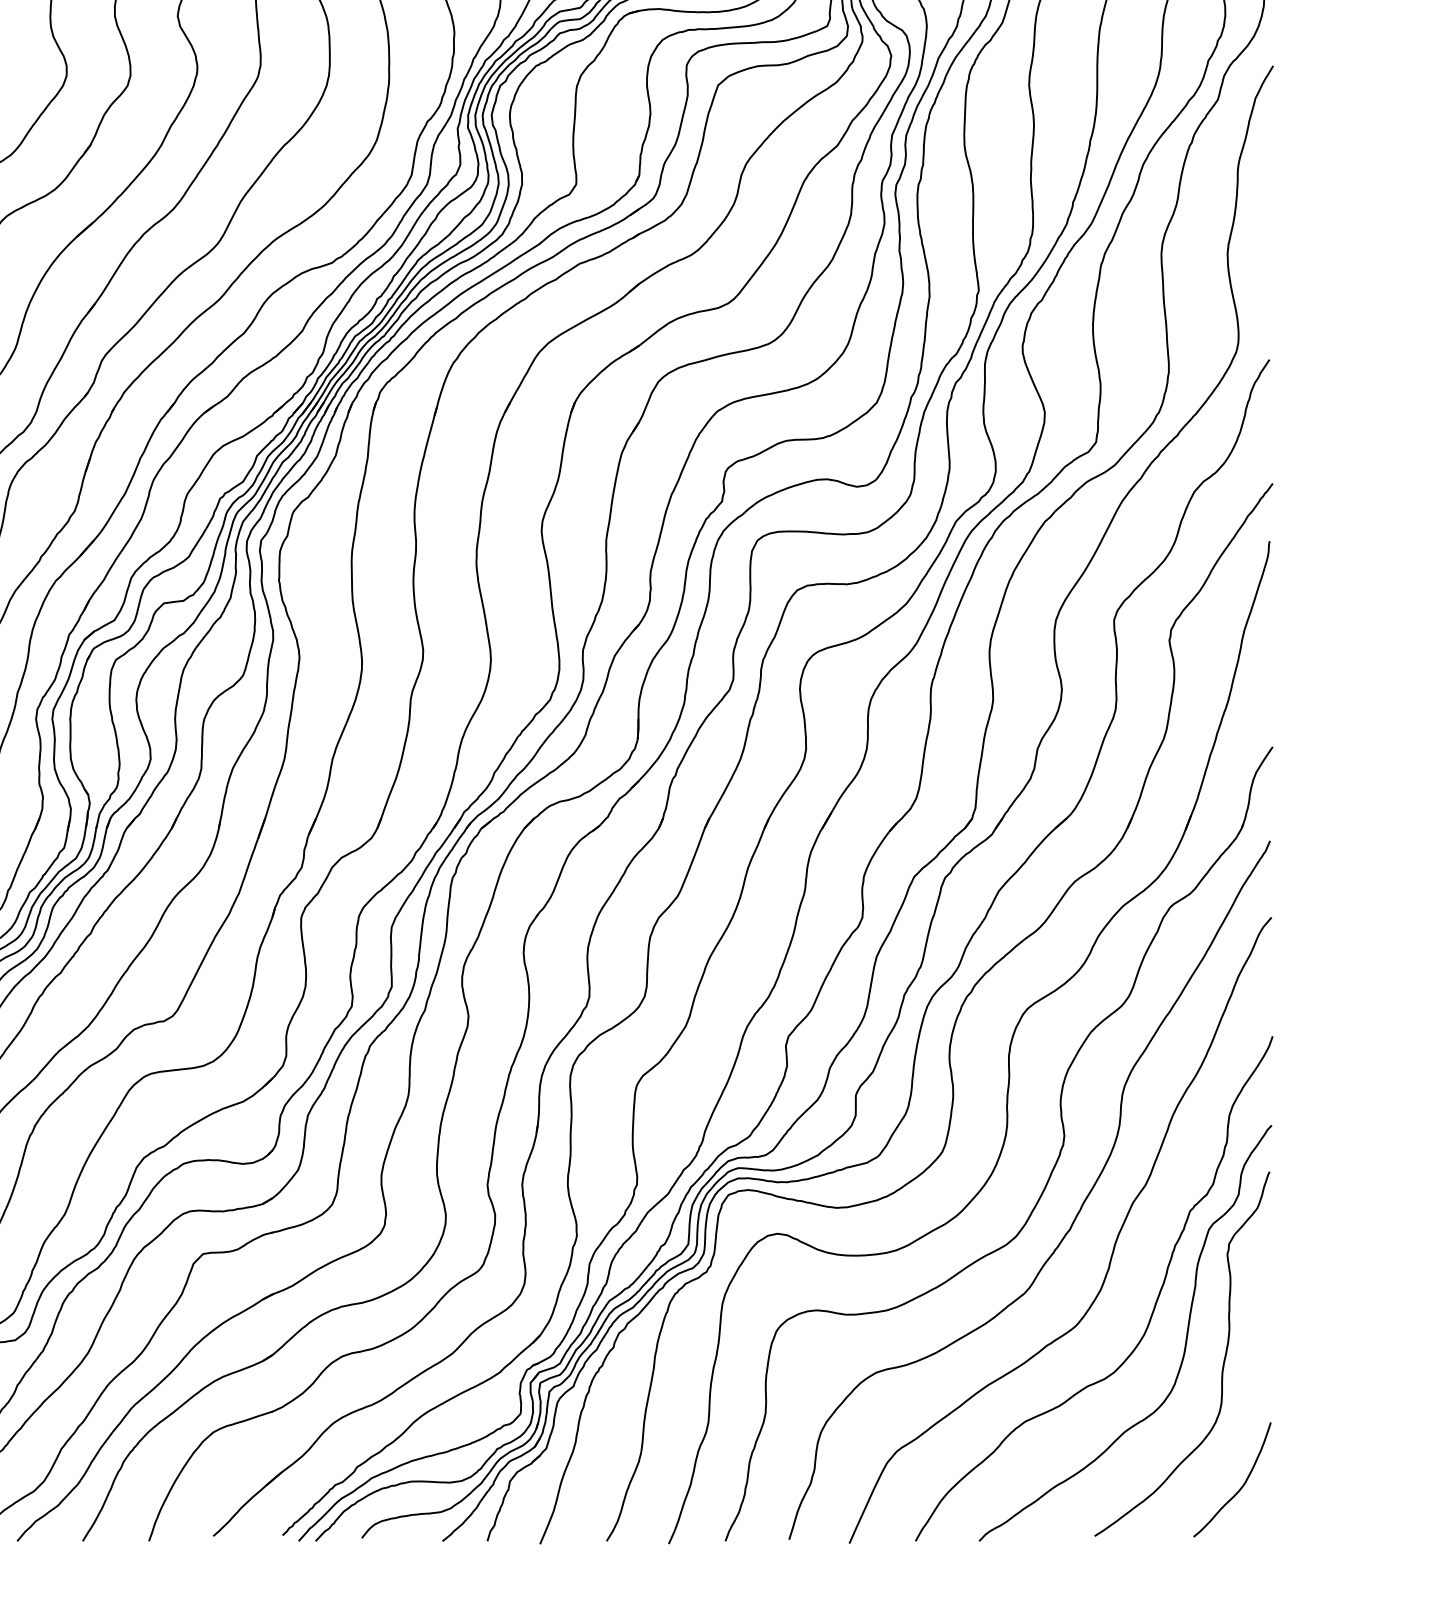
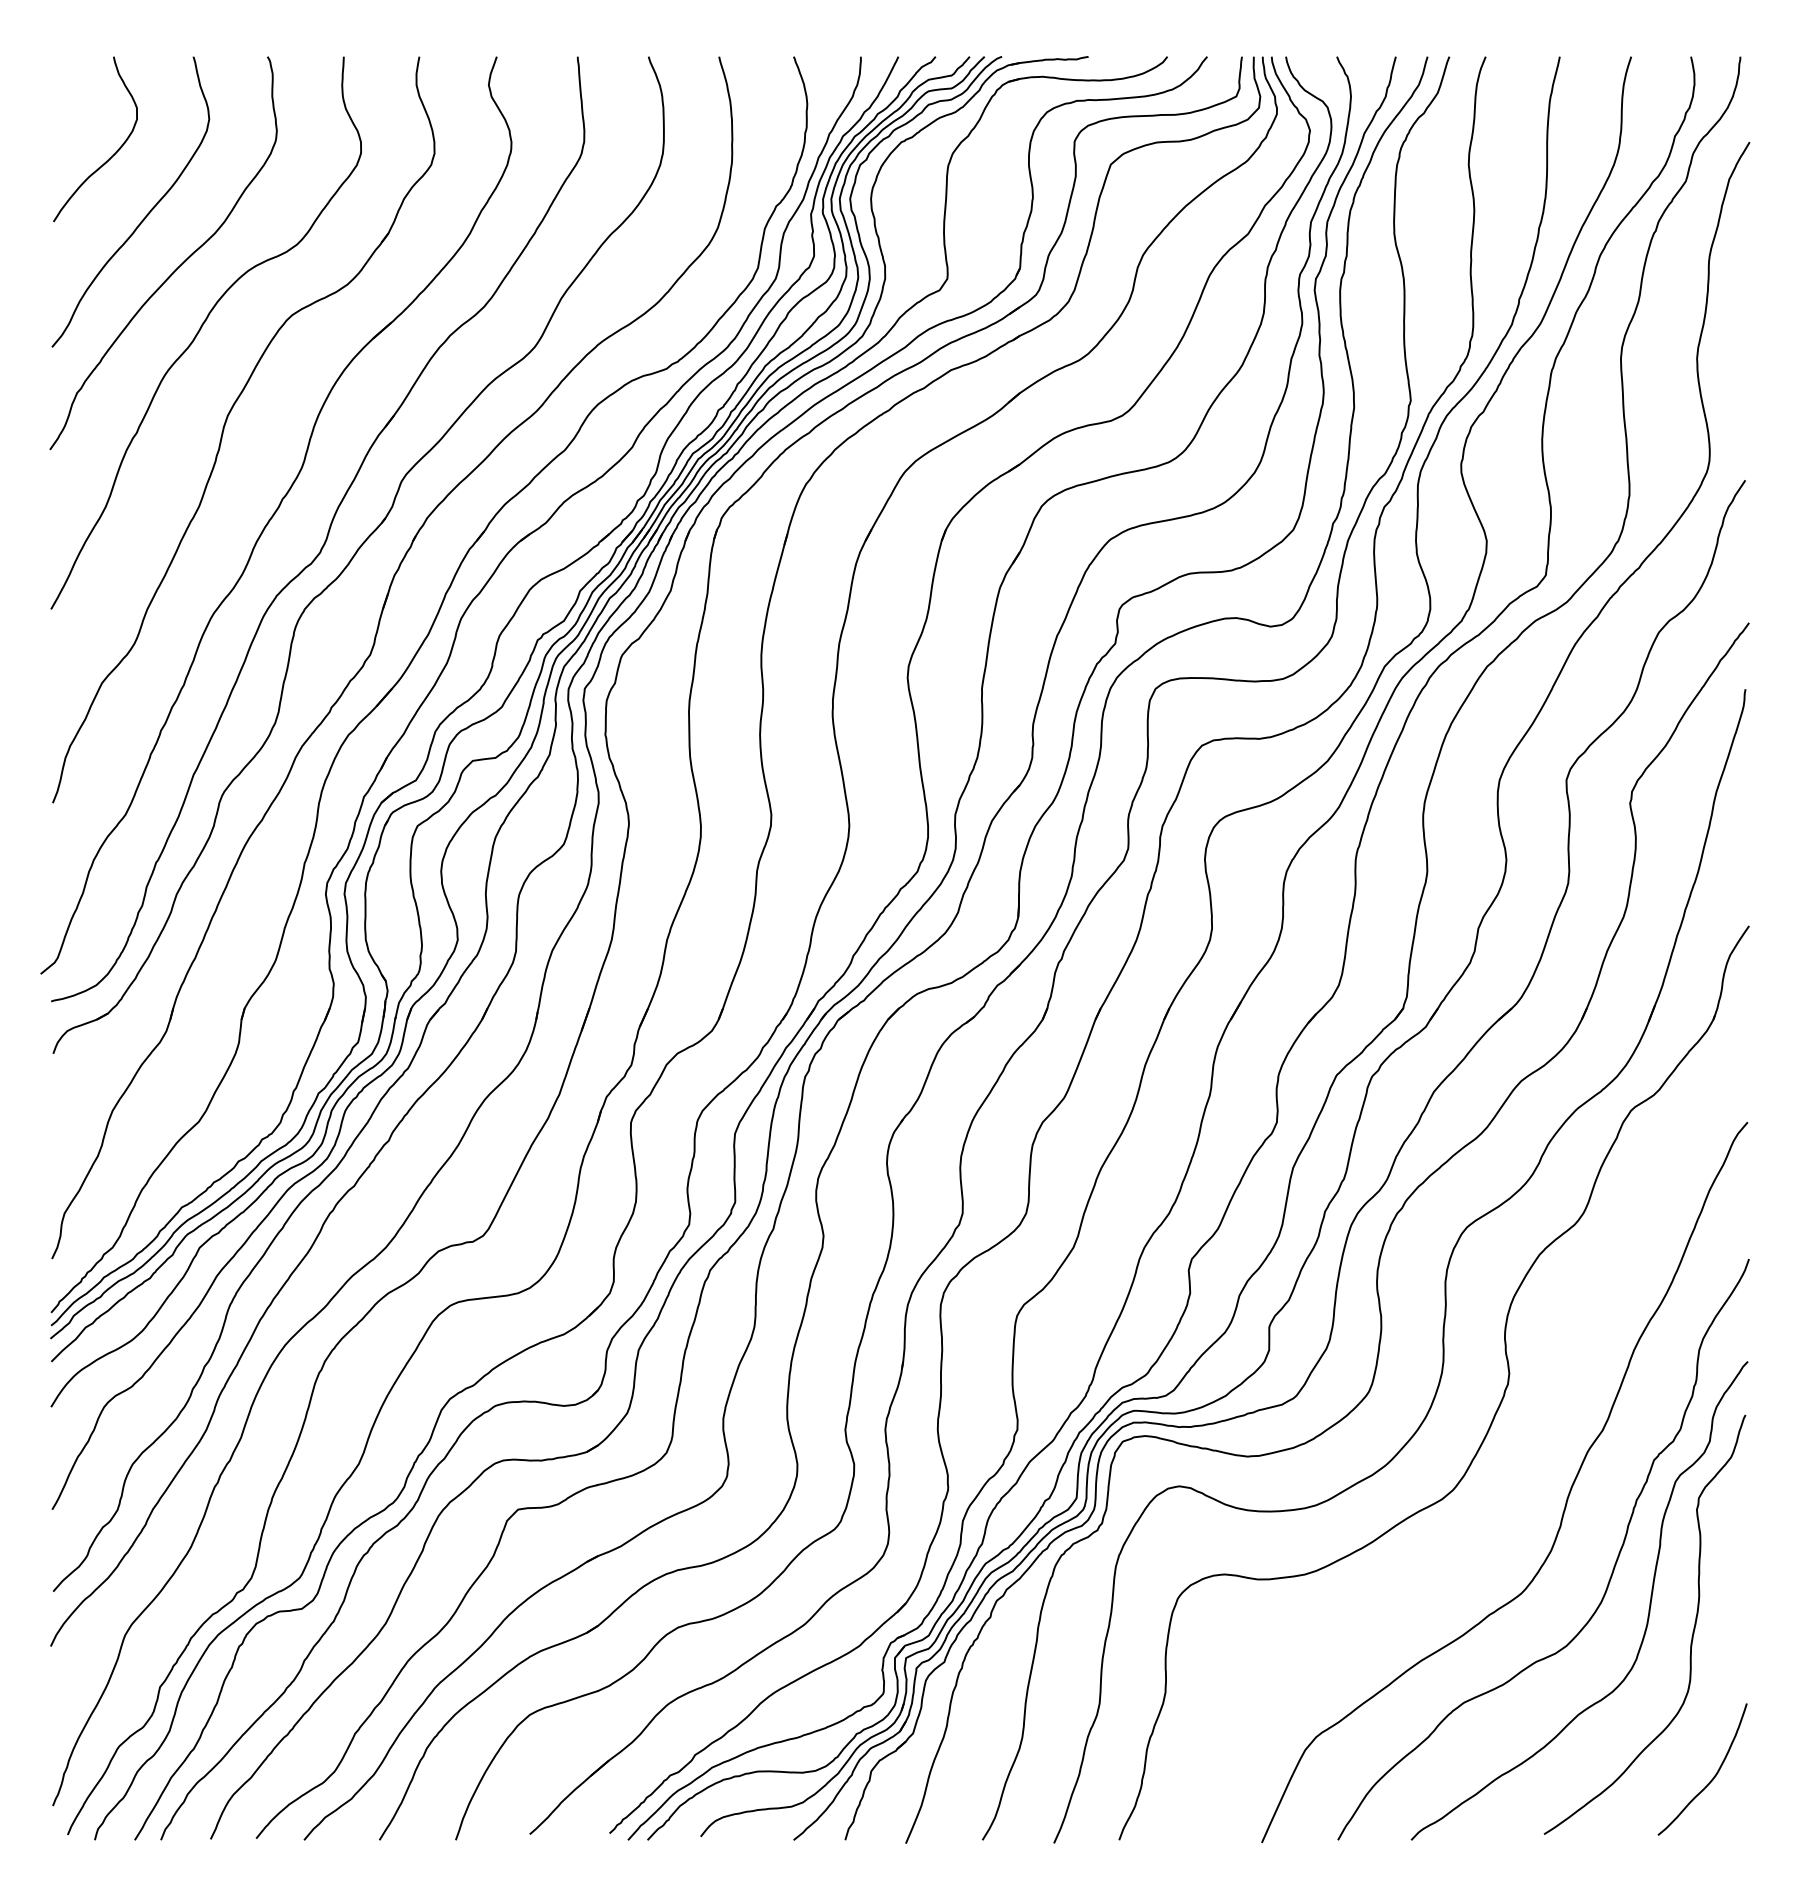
curve: (1076, 1213) -> (1523, 1463), removed

